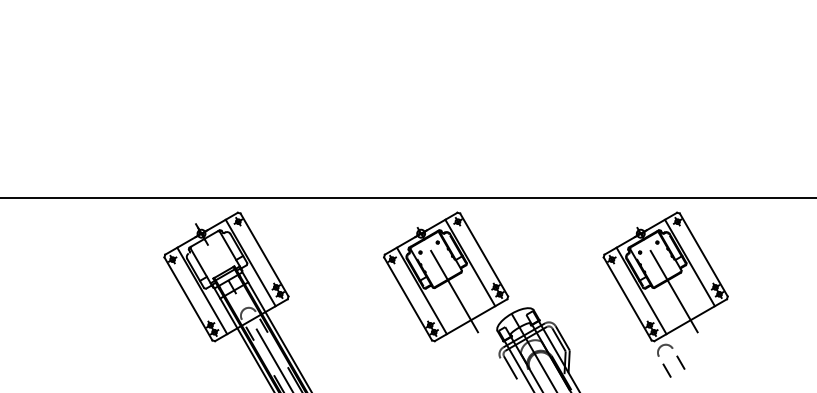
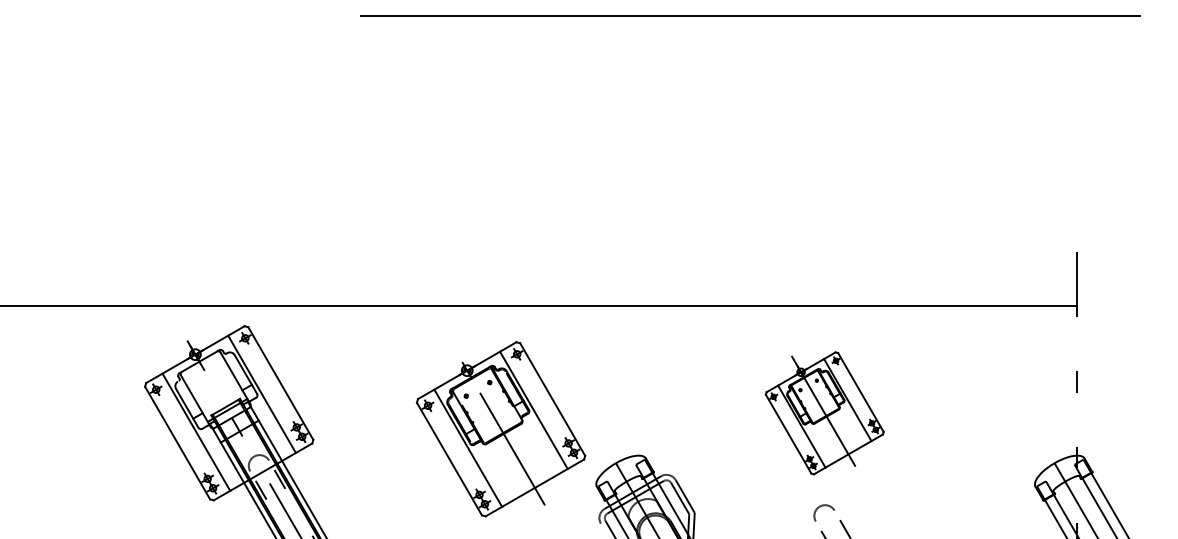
part: (445, 277) -> (500, 429), moved
part: (665, 277) -> (824, 413), size x0.7

